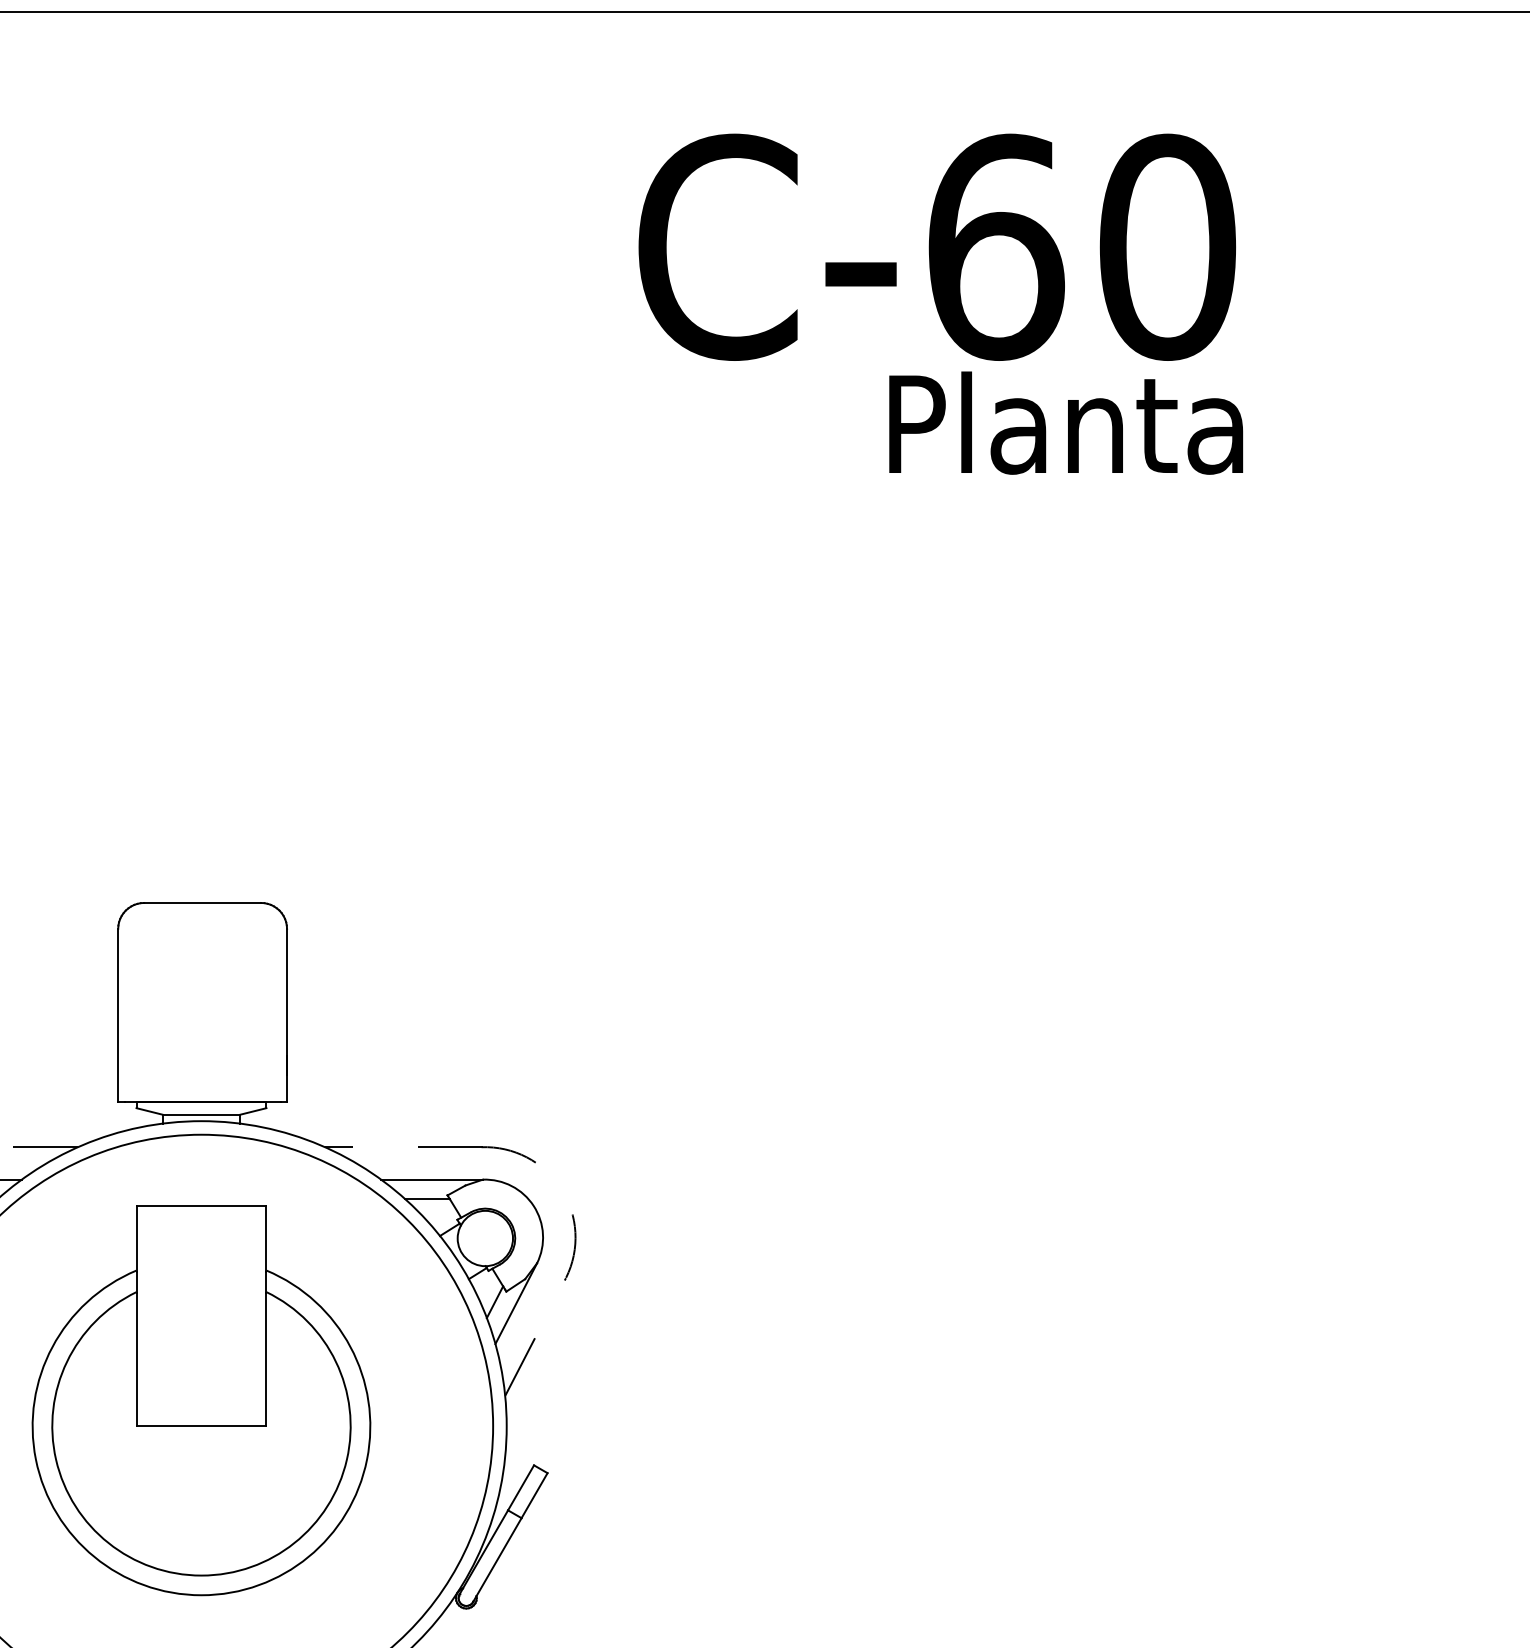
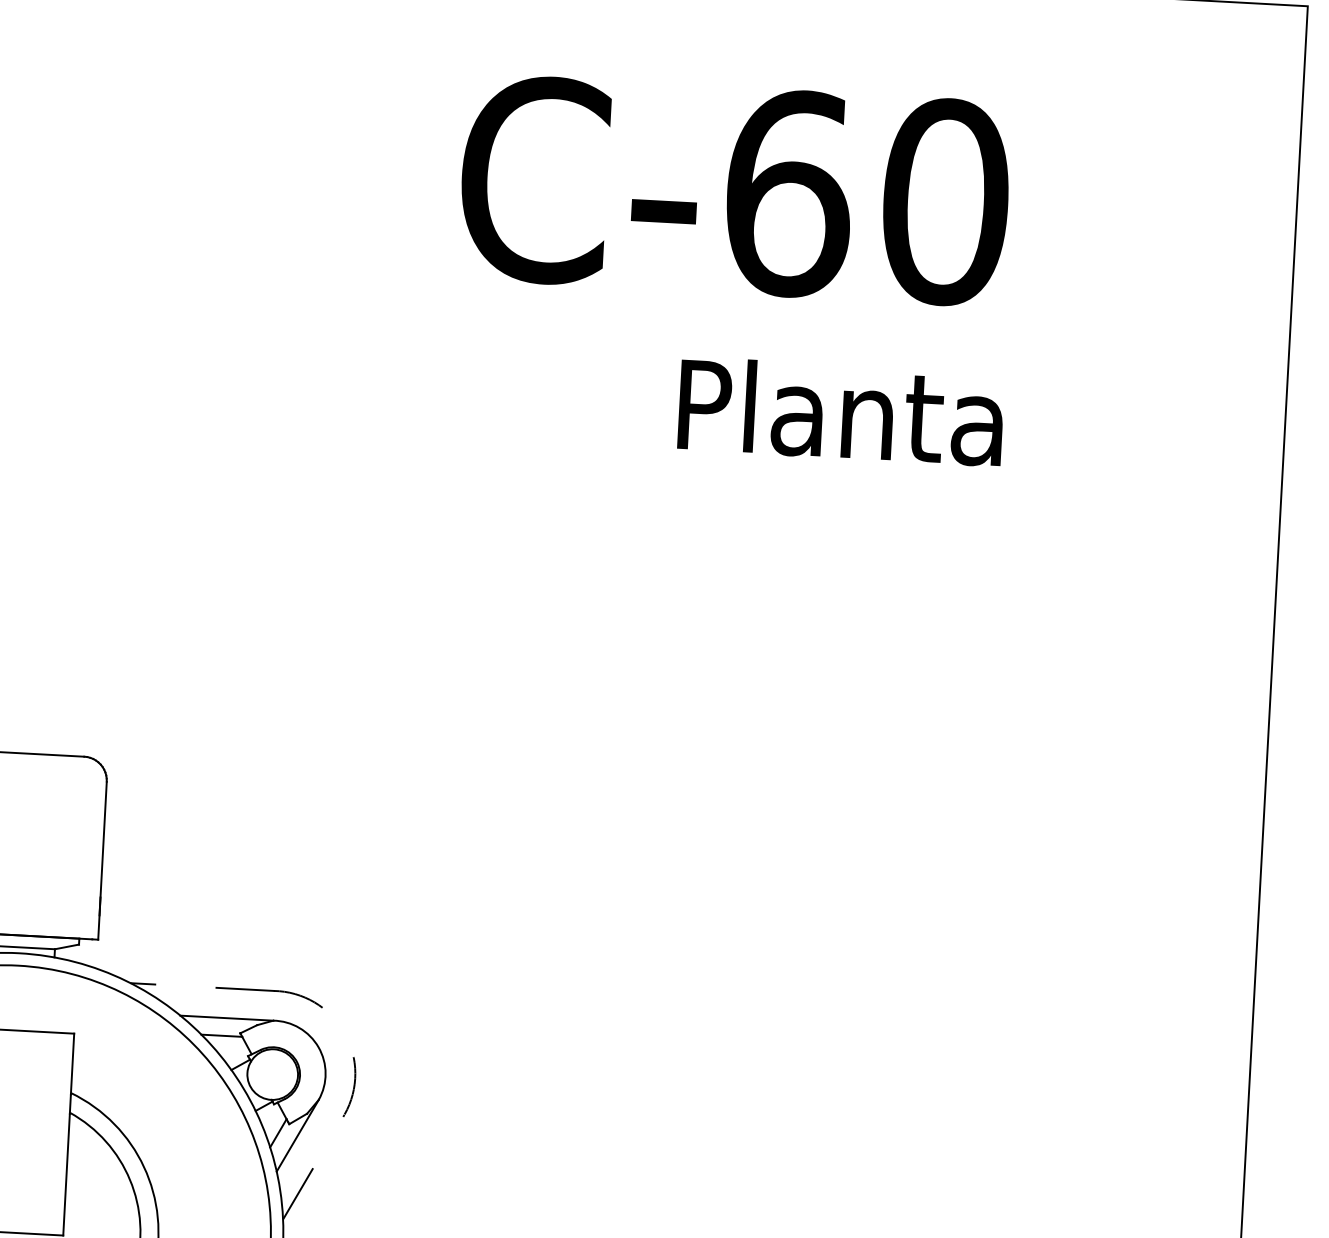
text: (1066, 422) -> (841, 411), moved

